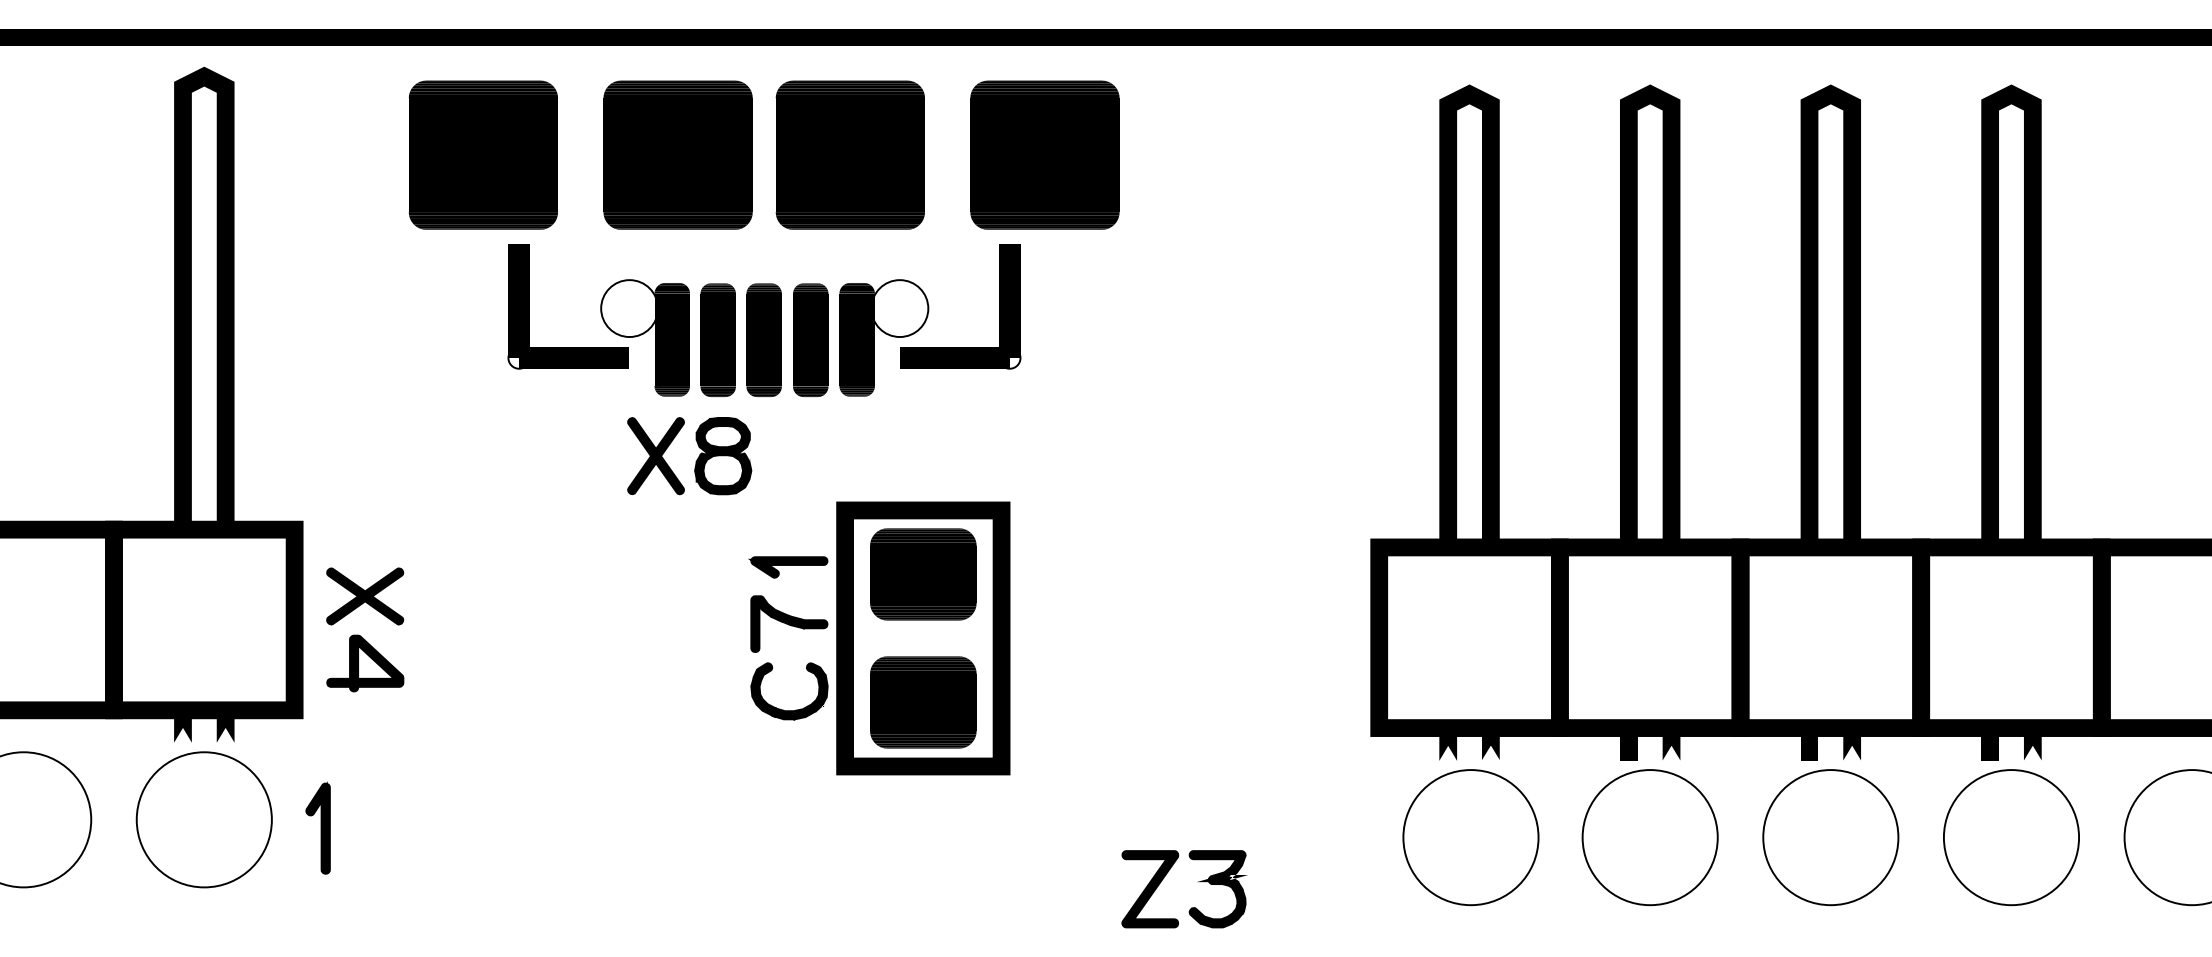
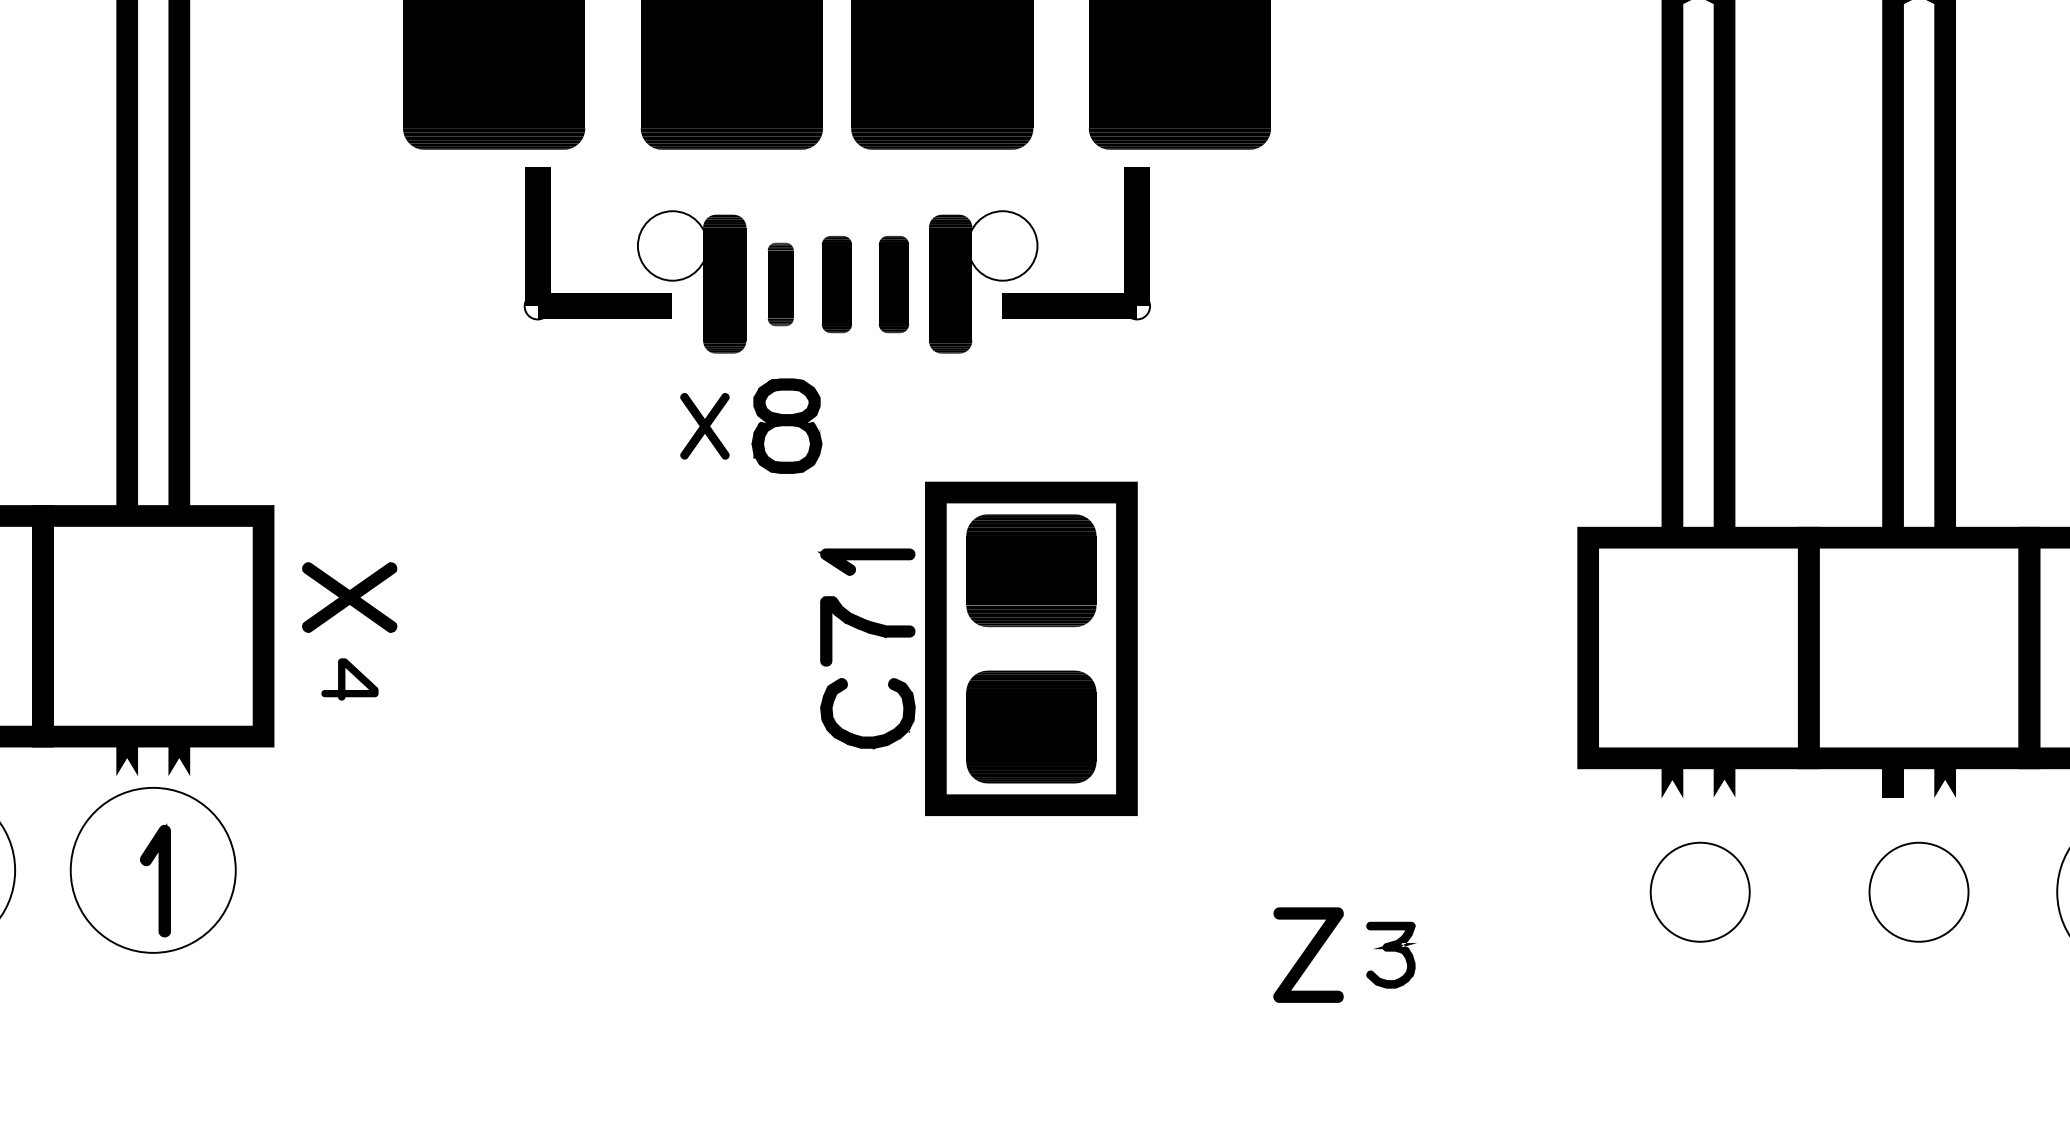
part: (717, 339) -> (780, 283), size x0.6
part: (763, 339) -> (836, 283), size x0.7
part: (810, 339) -> (893, 283), size x0.7
part: (655, 456) -> (704, 426), size x0.7
part: (365, 663) -> (350, 679), size x0.6
part: (317, 827) -> (154, 879), moved
part: (1470, 837) -> (1699, 891), size x0.6
part: (1649, 837) -> (1918, 891), size x0.6
part: (1217, 889) -> (1390, 955), size x0.7

